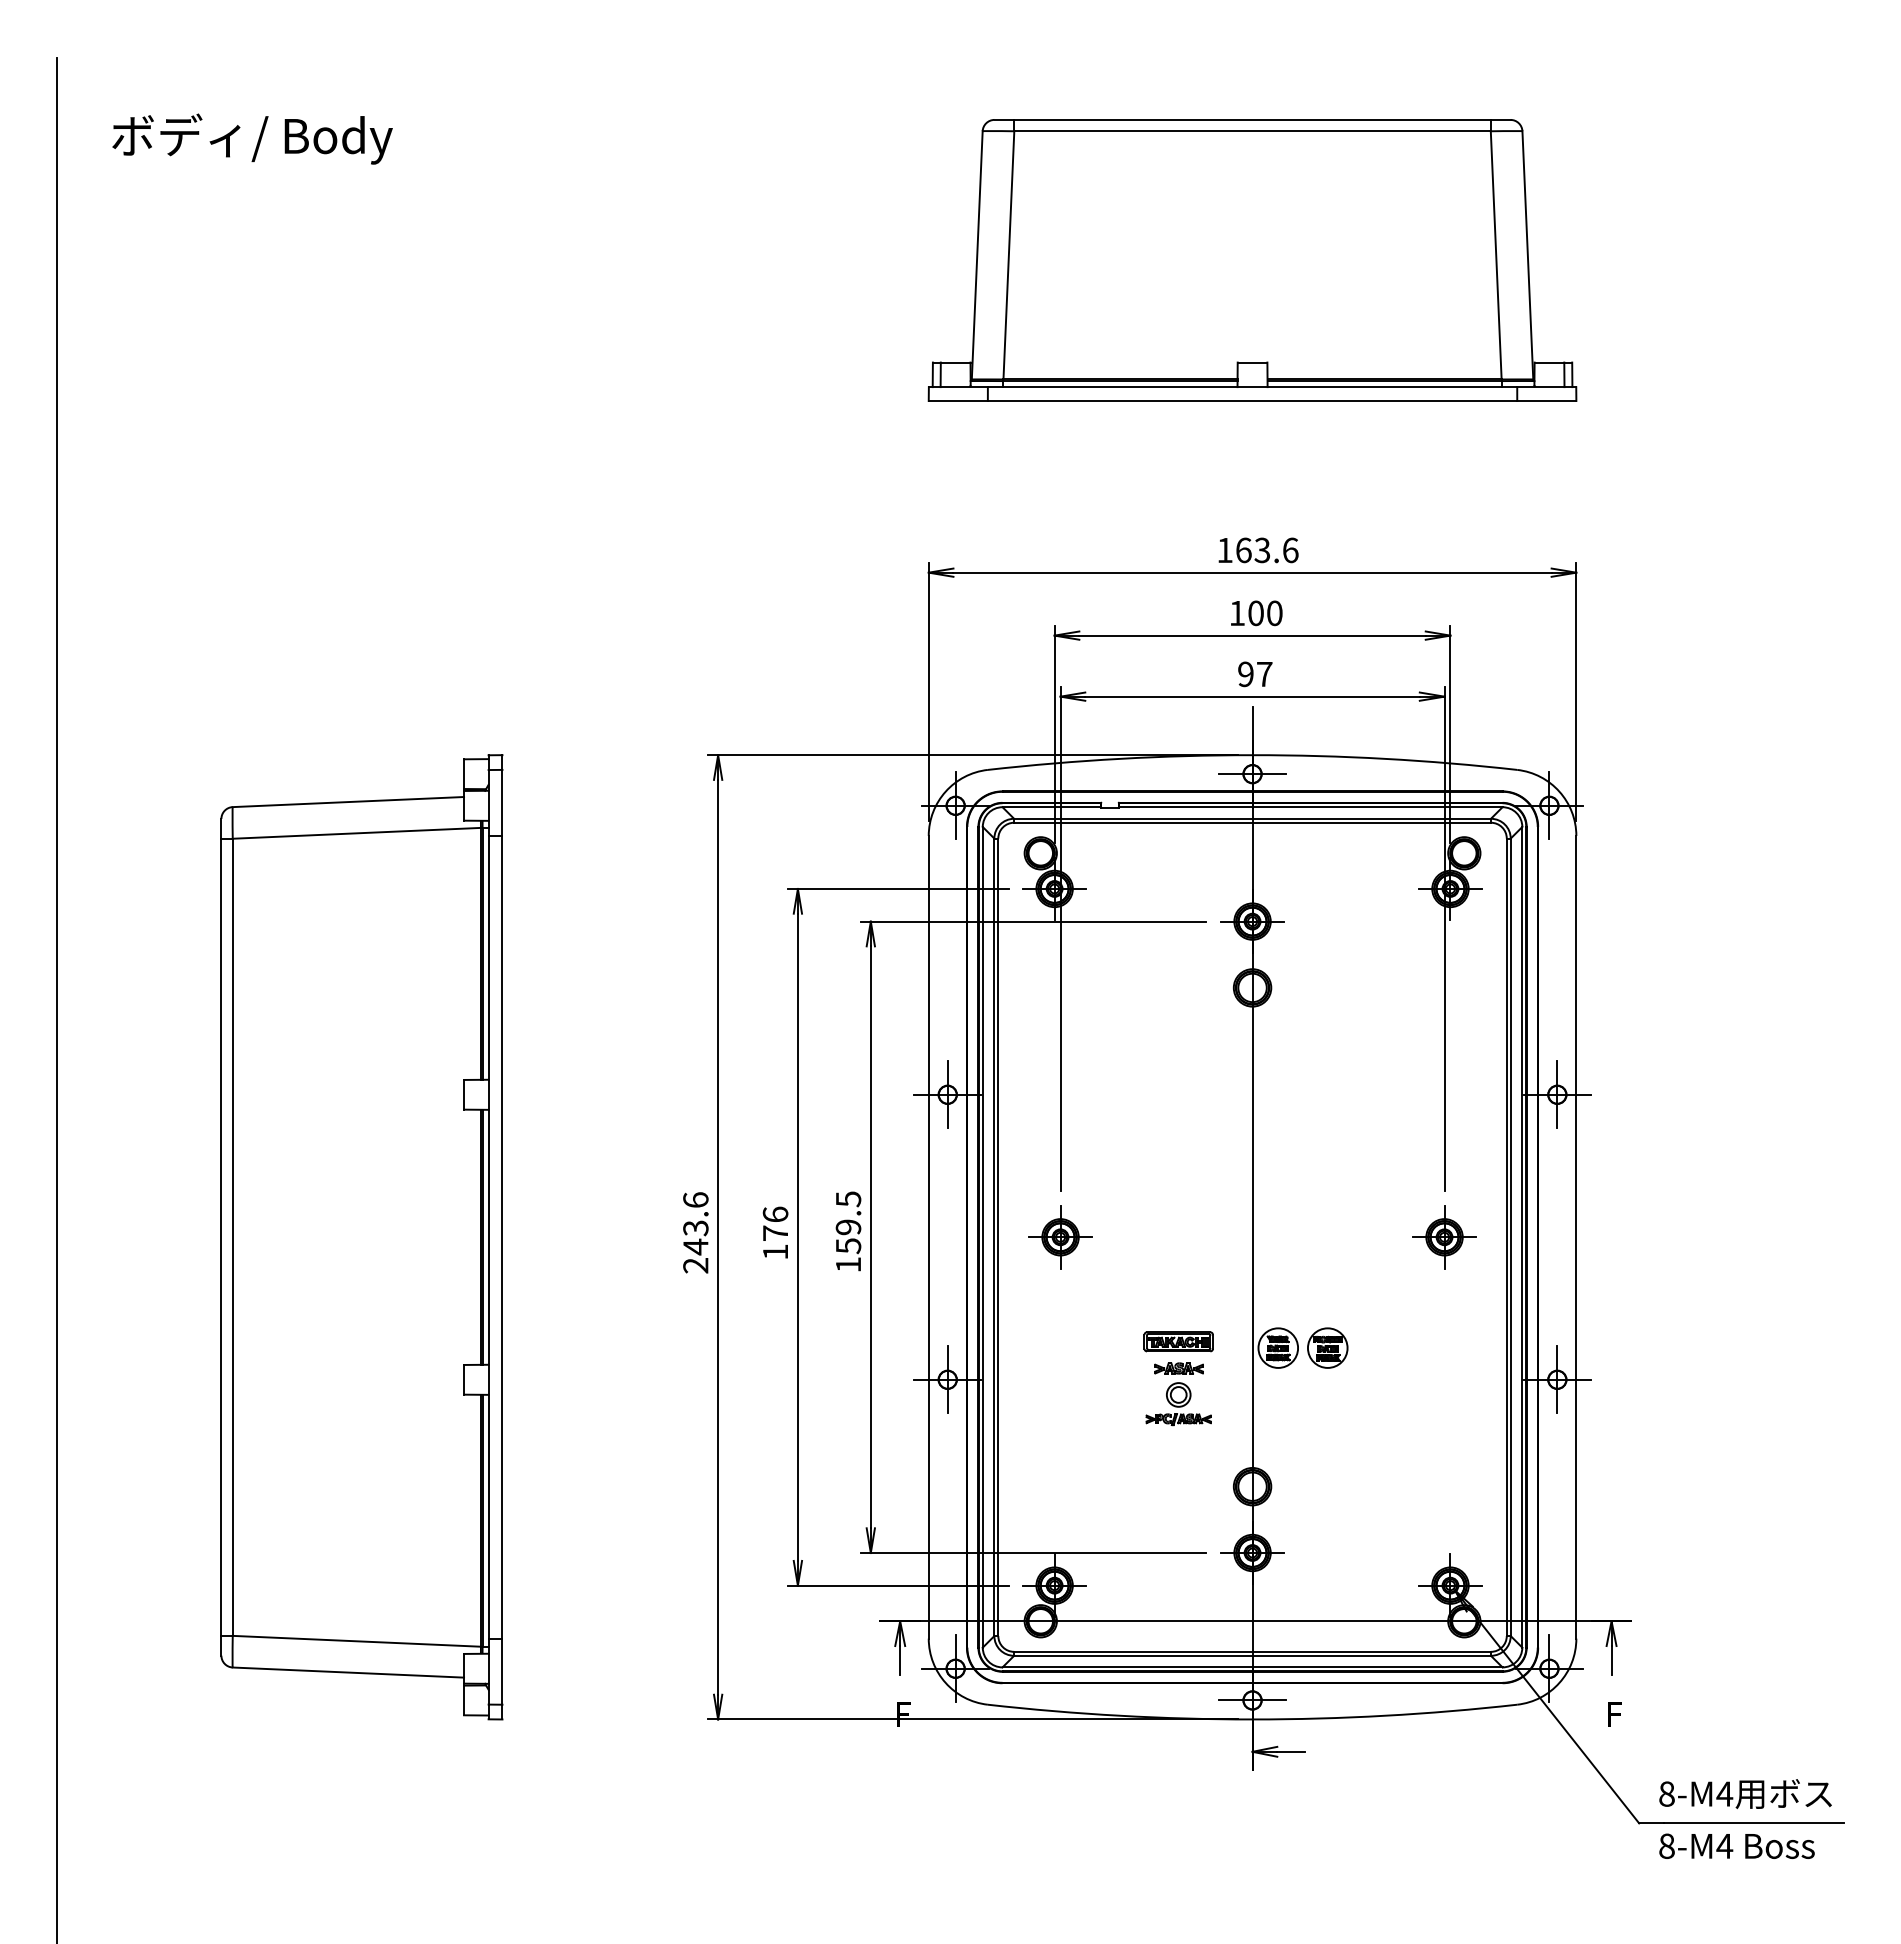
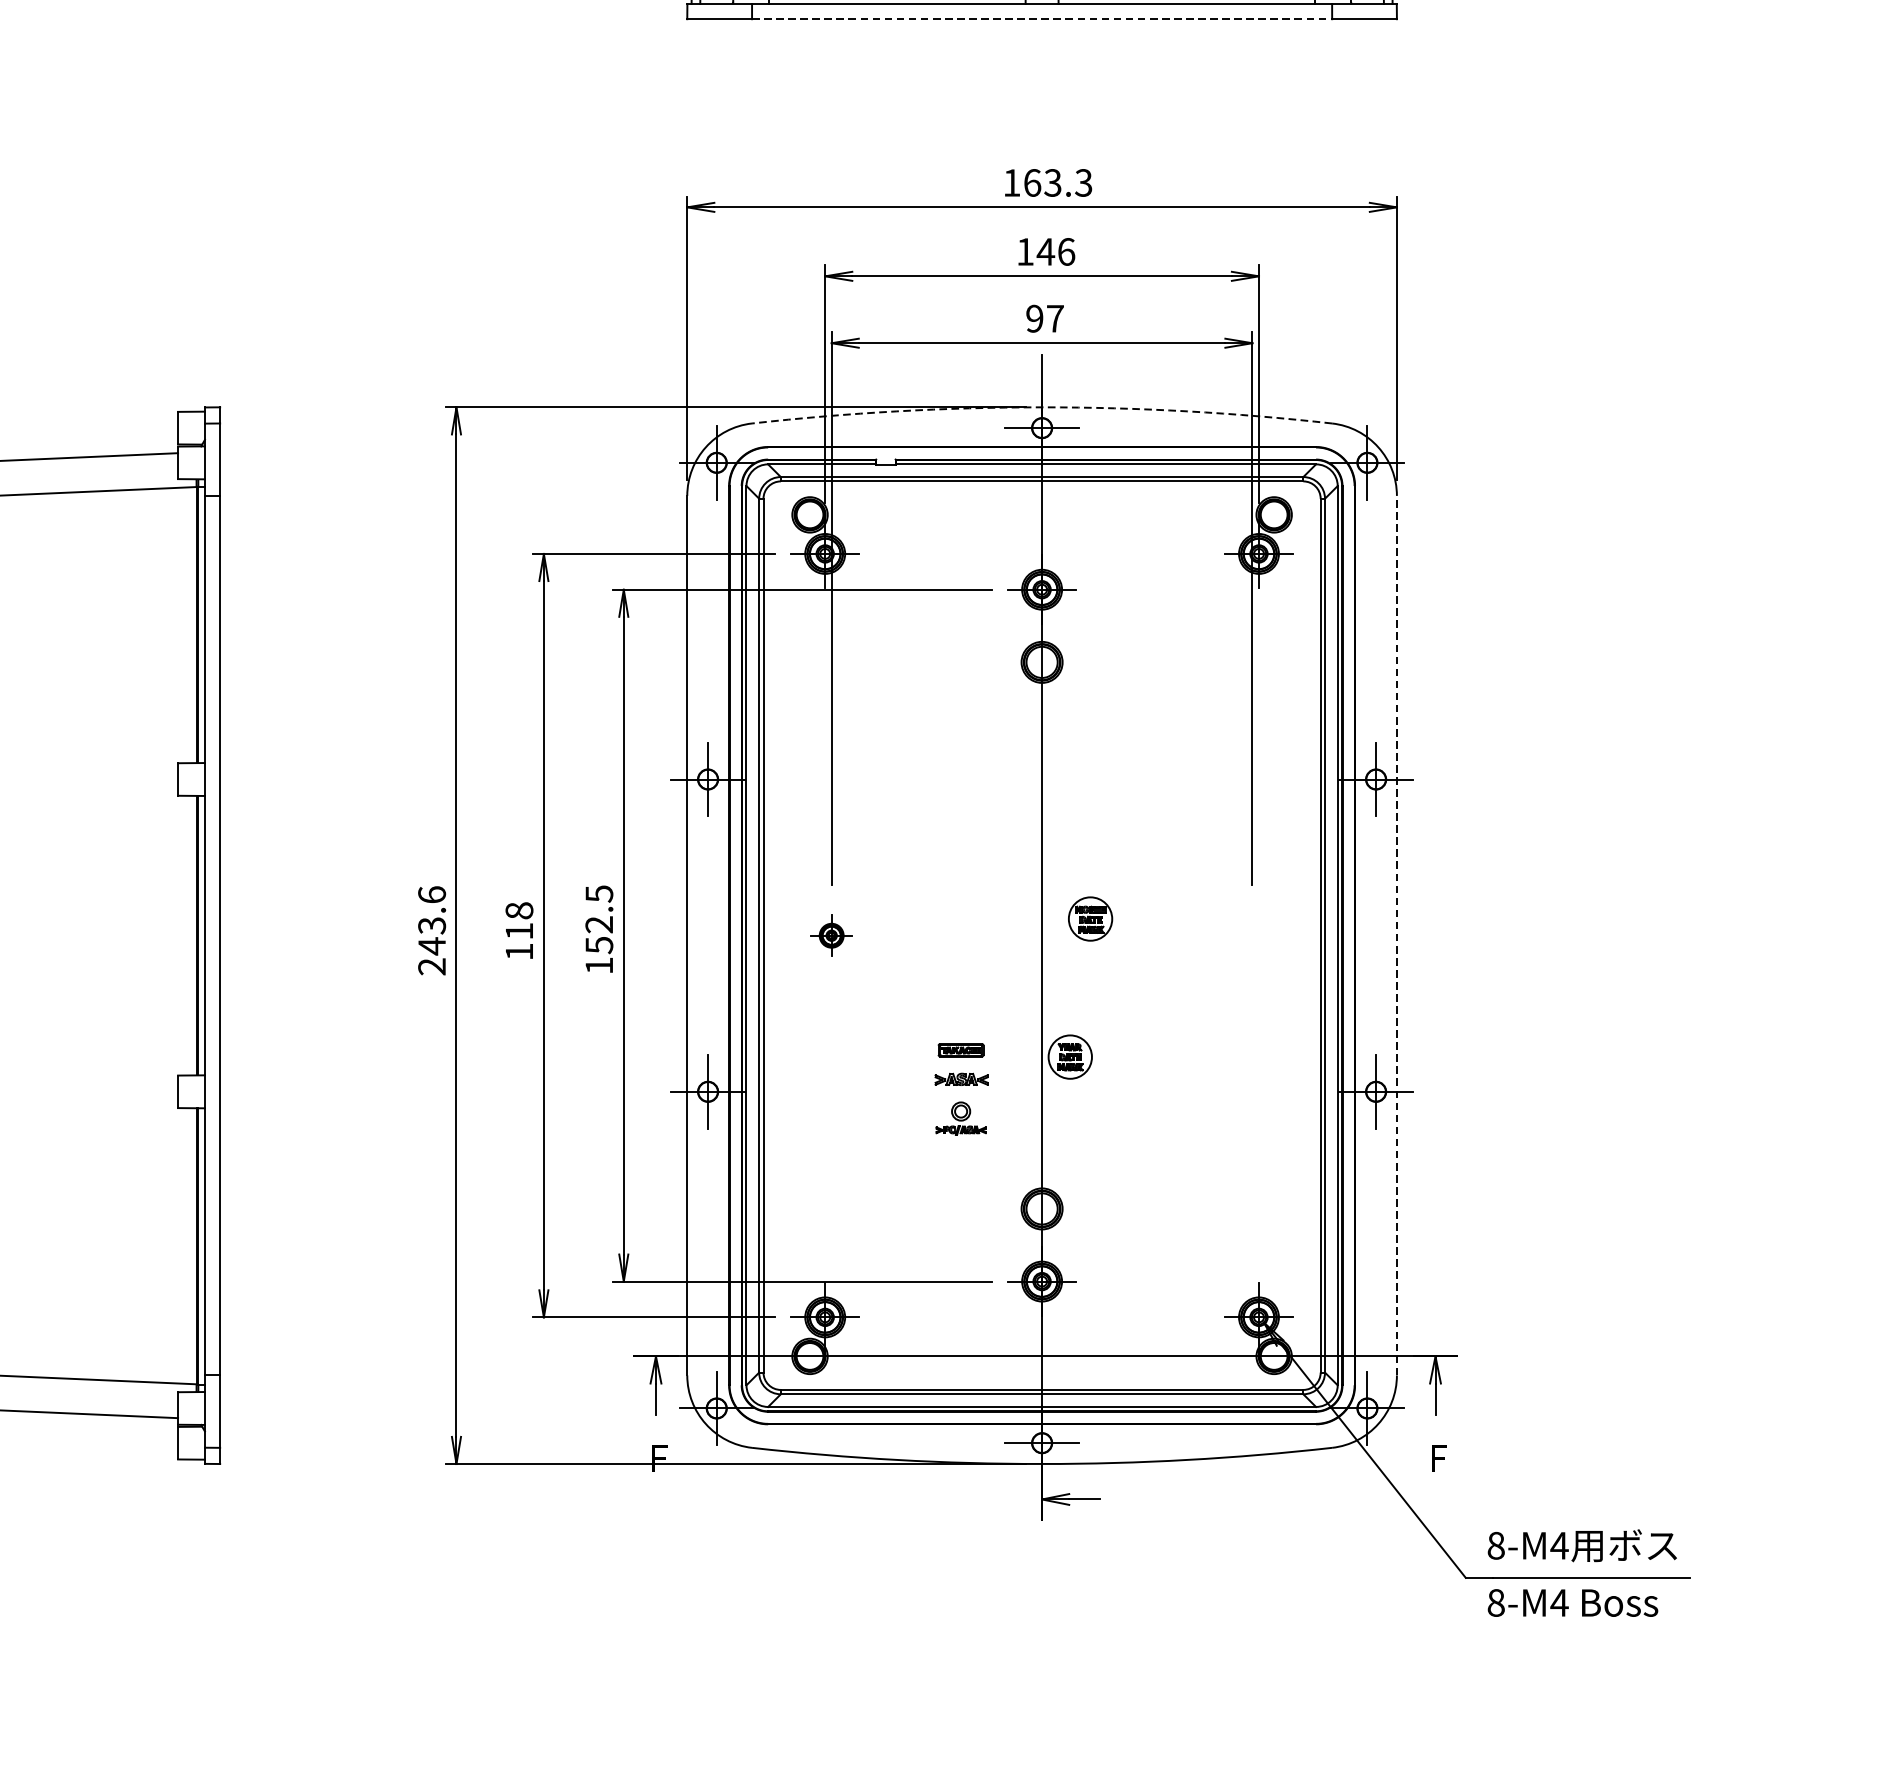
line: (1252, 400) -> (1042, 18), solid -> dashed
text: (1290, 550) -> (1083, 183), 163.6 -> 163.3
text: (1264, 613) -> (1055, 252), 100 -> 146
arc: (1252, 755) -> (1042, 407), solid -> dashed
text: (775, 1223) -> (519, 920), 176 -> 118
text: (848, 1227) -> (599, 924), 159.5 -> 152.5
line: (1576, 1236) -> (1397, 934), solid -> dashed
part: (1060, 1237) -> (831, 935), size x0.6
part: (1444, 1237) -> (1252, 935), removed
part: (1178, 1341) -> (960, 1049), size x0.6
part: (1327, 1347) -> (1090, 918), moved
part: (1178, 1404) -> (960, 1118), size x0.7

